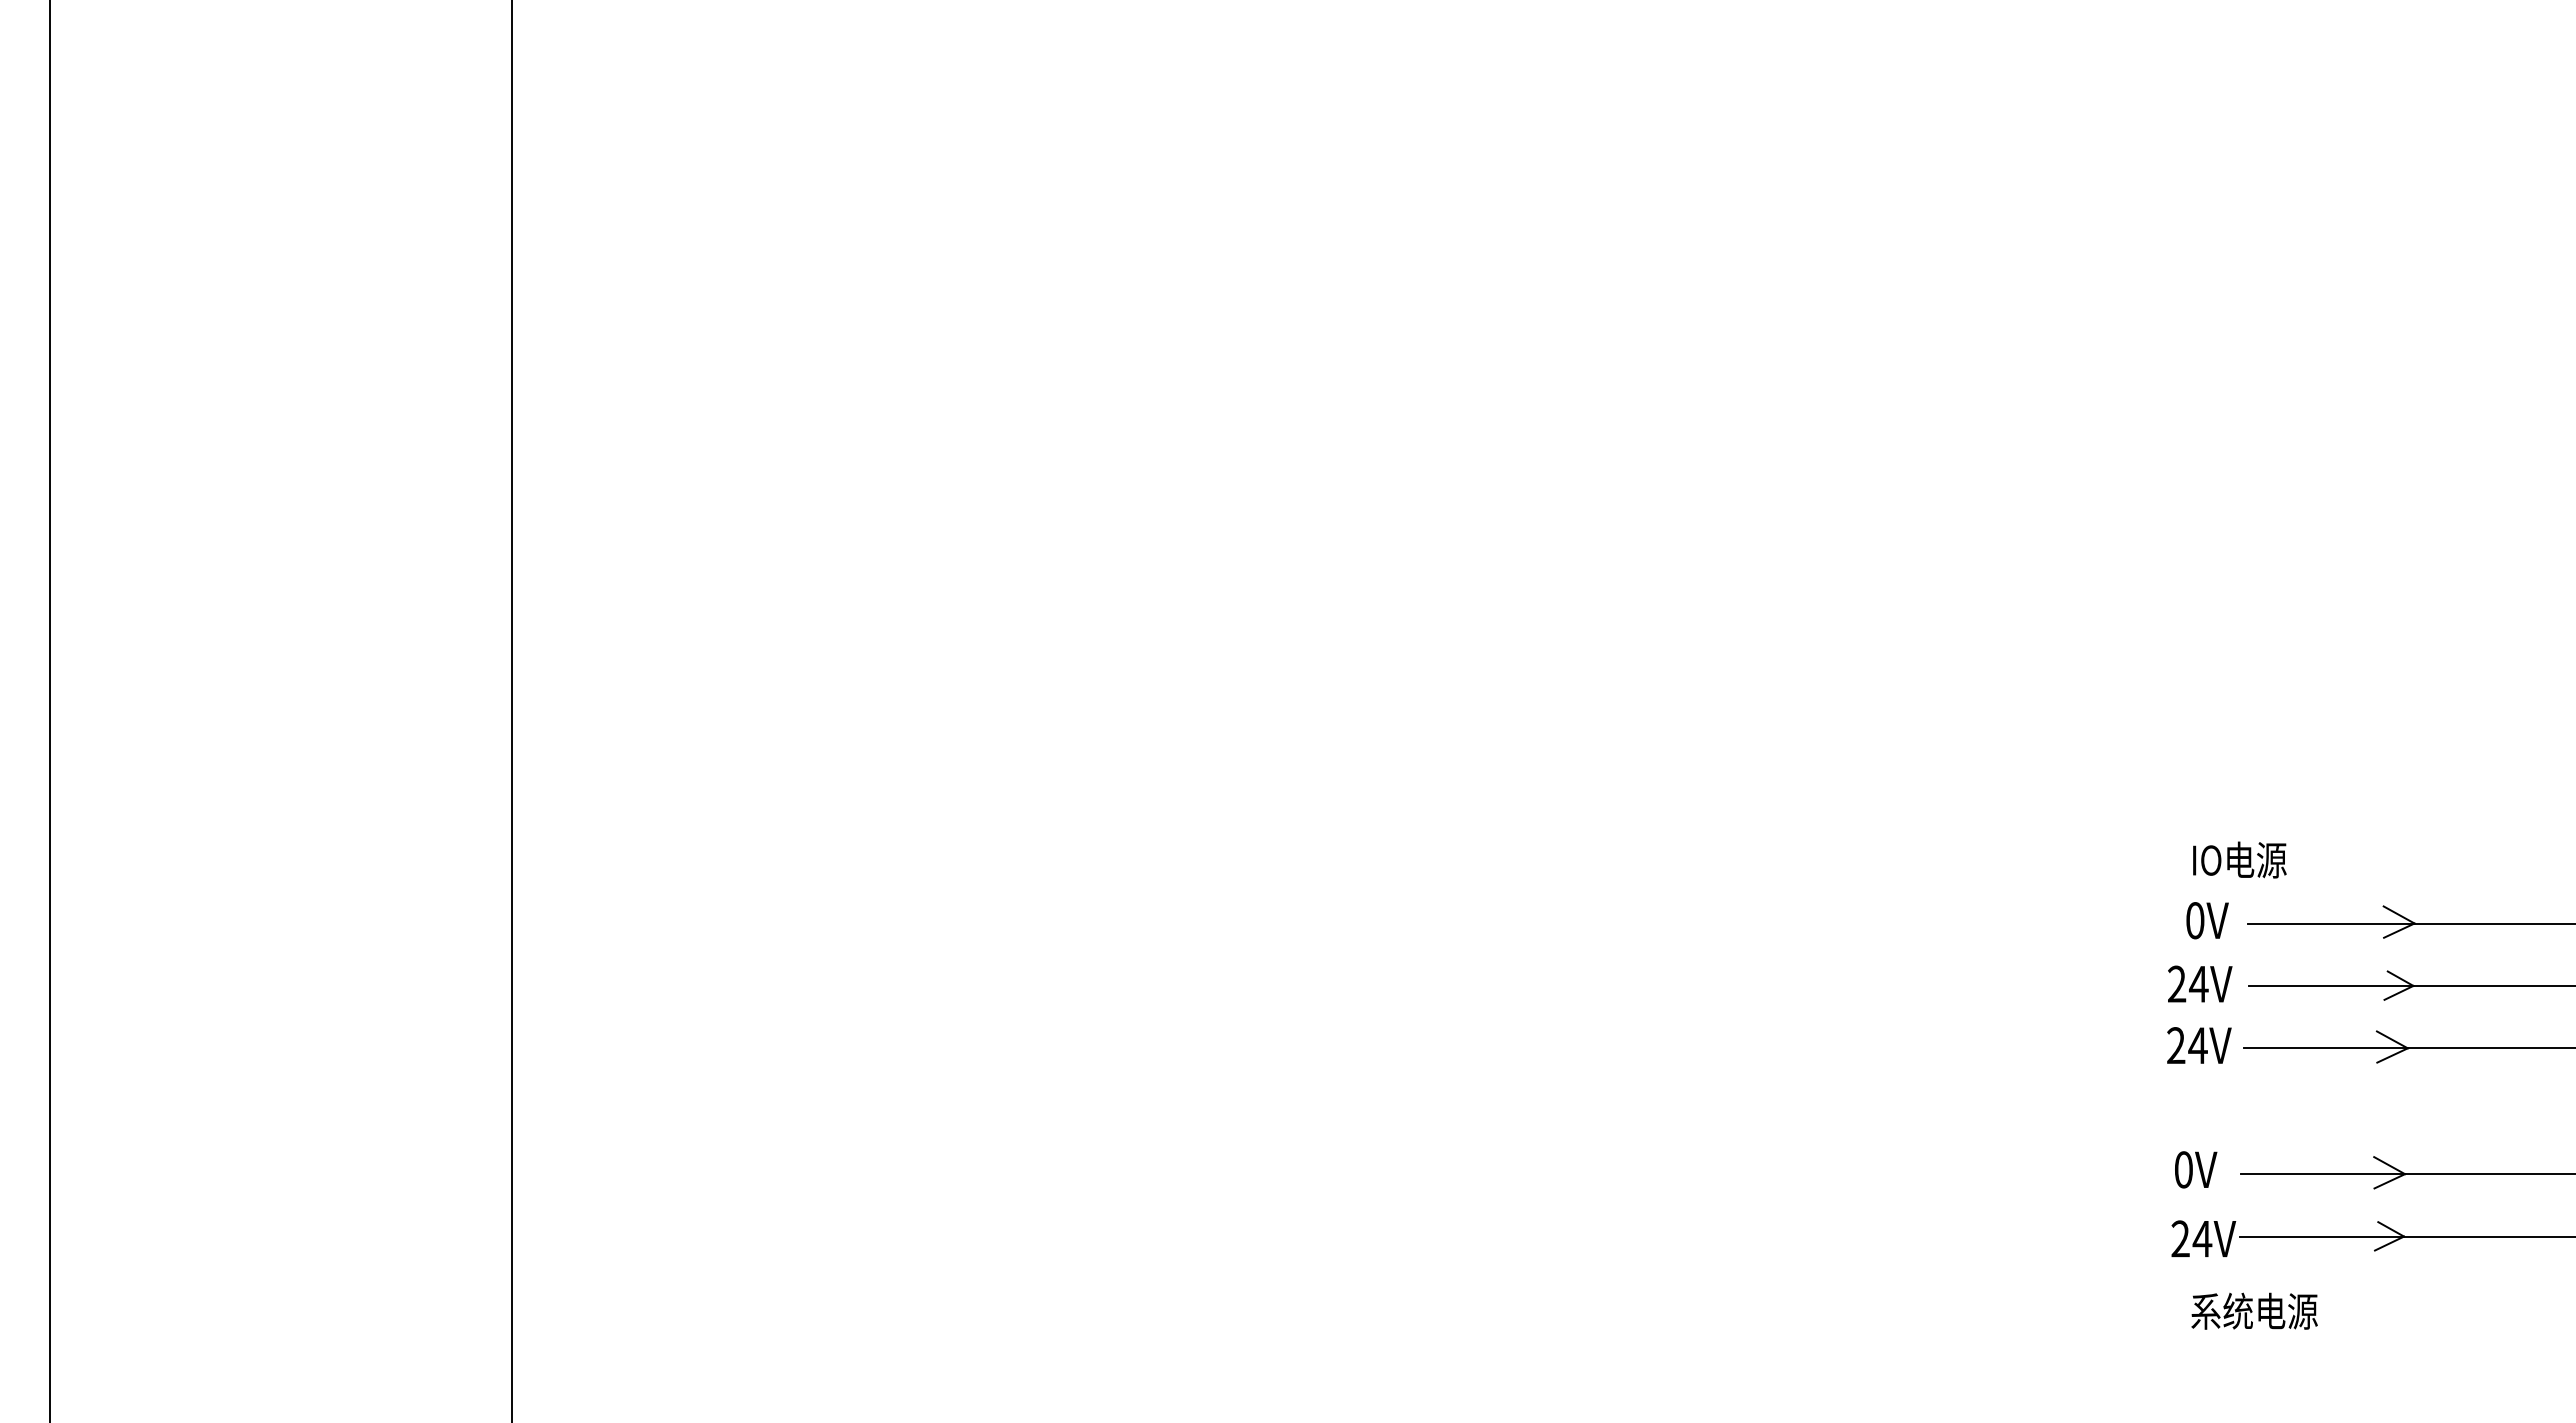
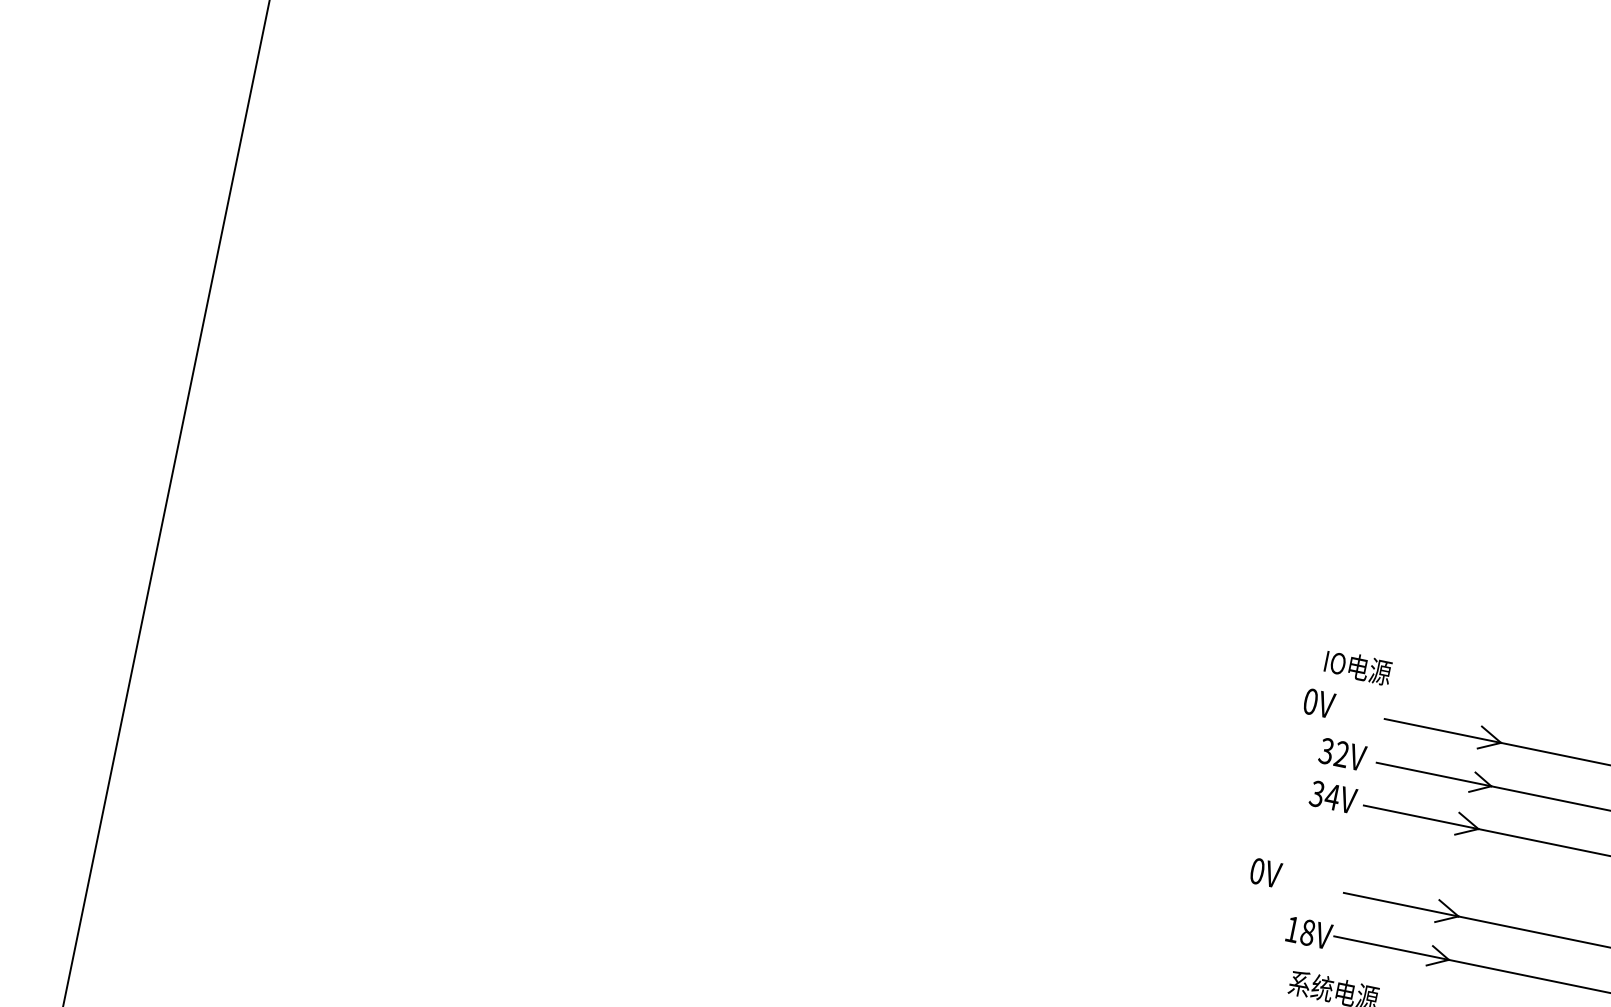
text: (2239, 859) -> (1358, 666), moved
text: (2207, 920) -> (1319, 703), moved
text: (2187, 983) -> (1334, 752), 24V -> 32V
text: (2175, 1045) -> (1316, 793), 24V -> 34V
text: (2196, 1169) -> (1266, 872), moved
text: (2191, 1238) -> (1300, 930), 24V -> 18V

